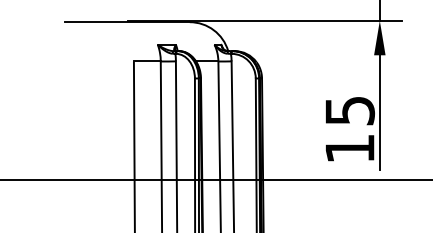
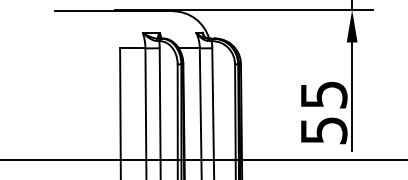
text: (350, 148) -> (324, 130), 15 -> 55

